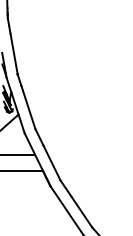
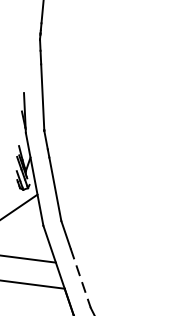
line: (52, 163) -> (81, 279), solid -> dashed

